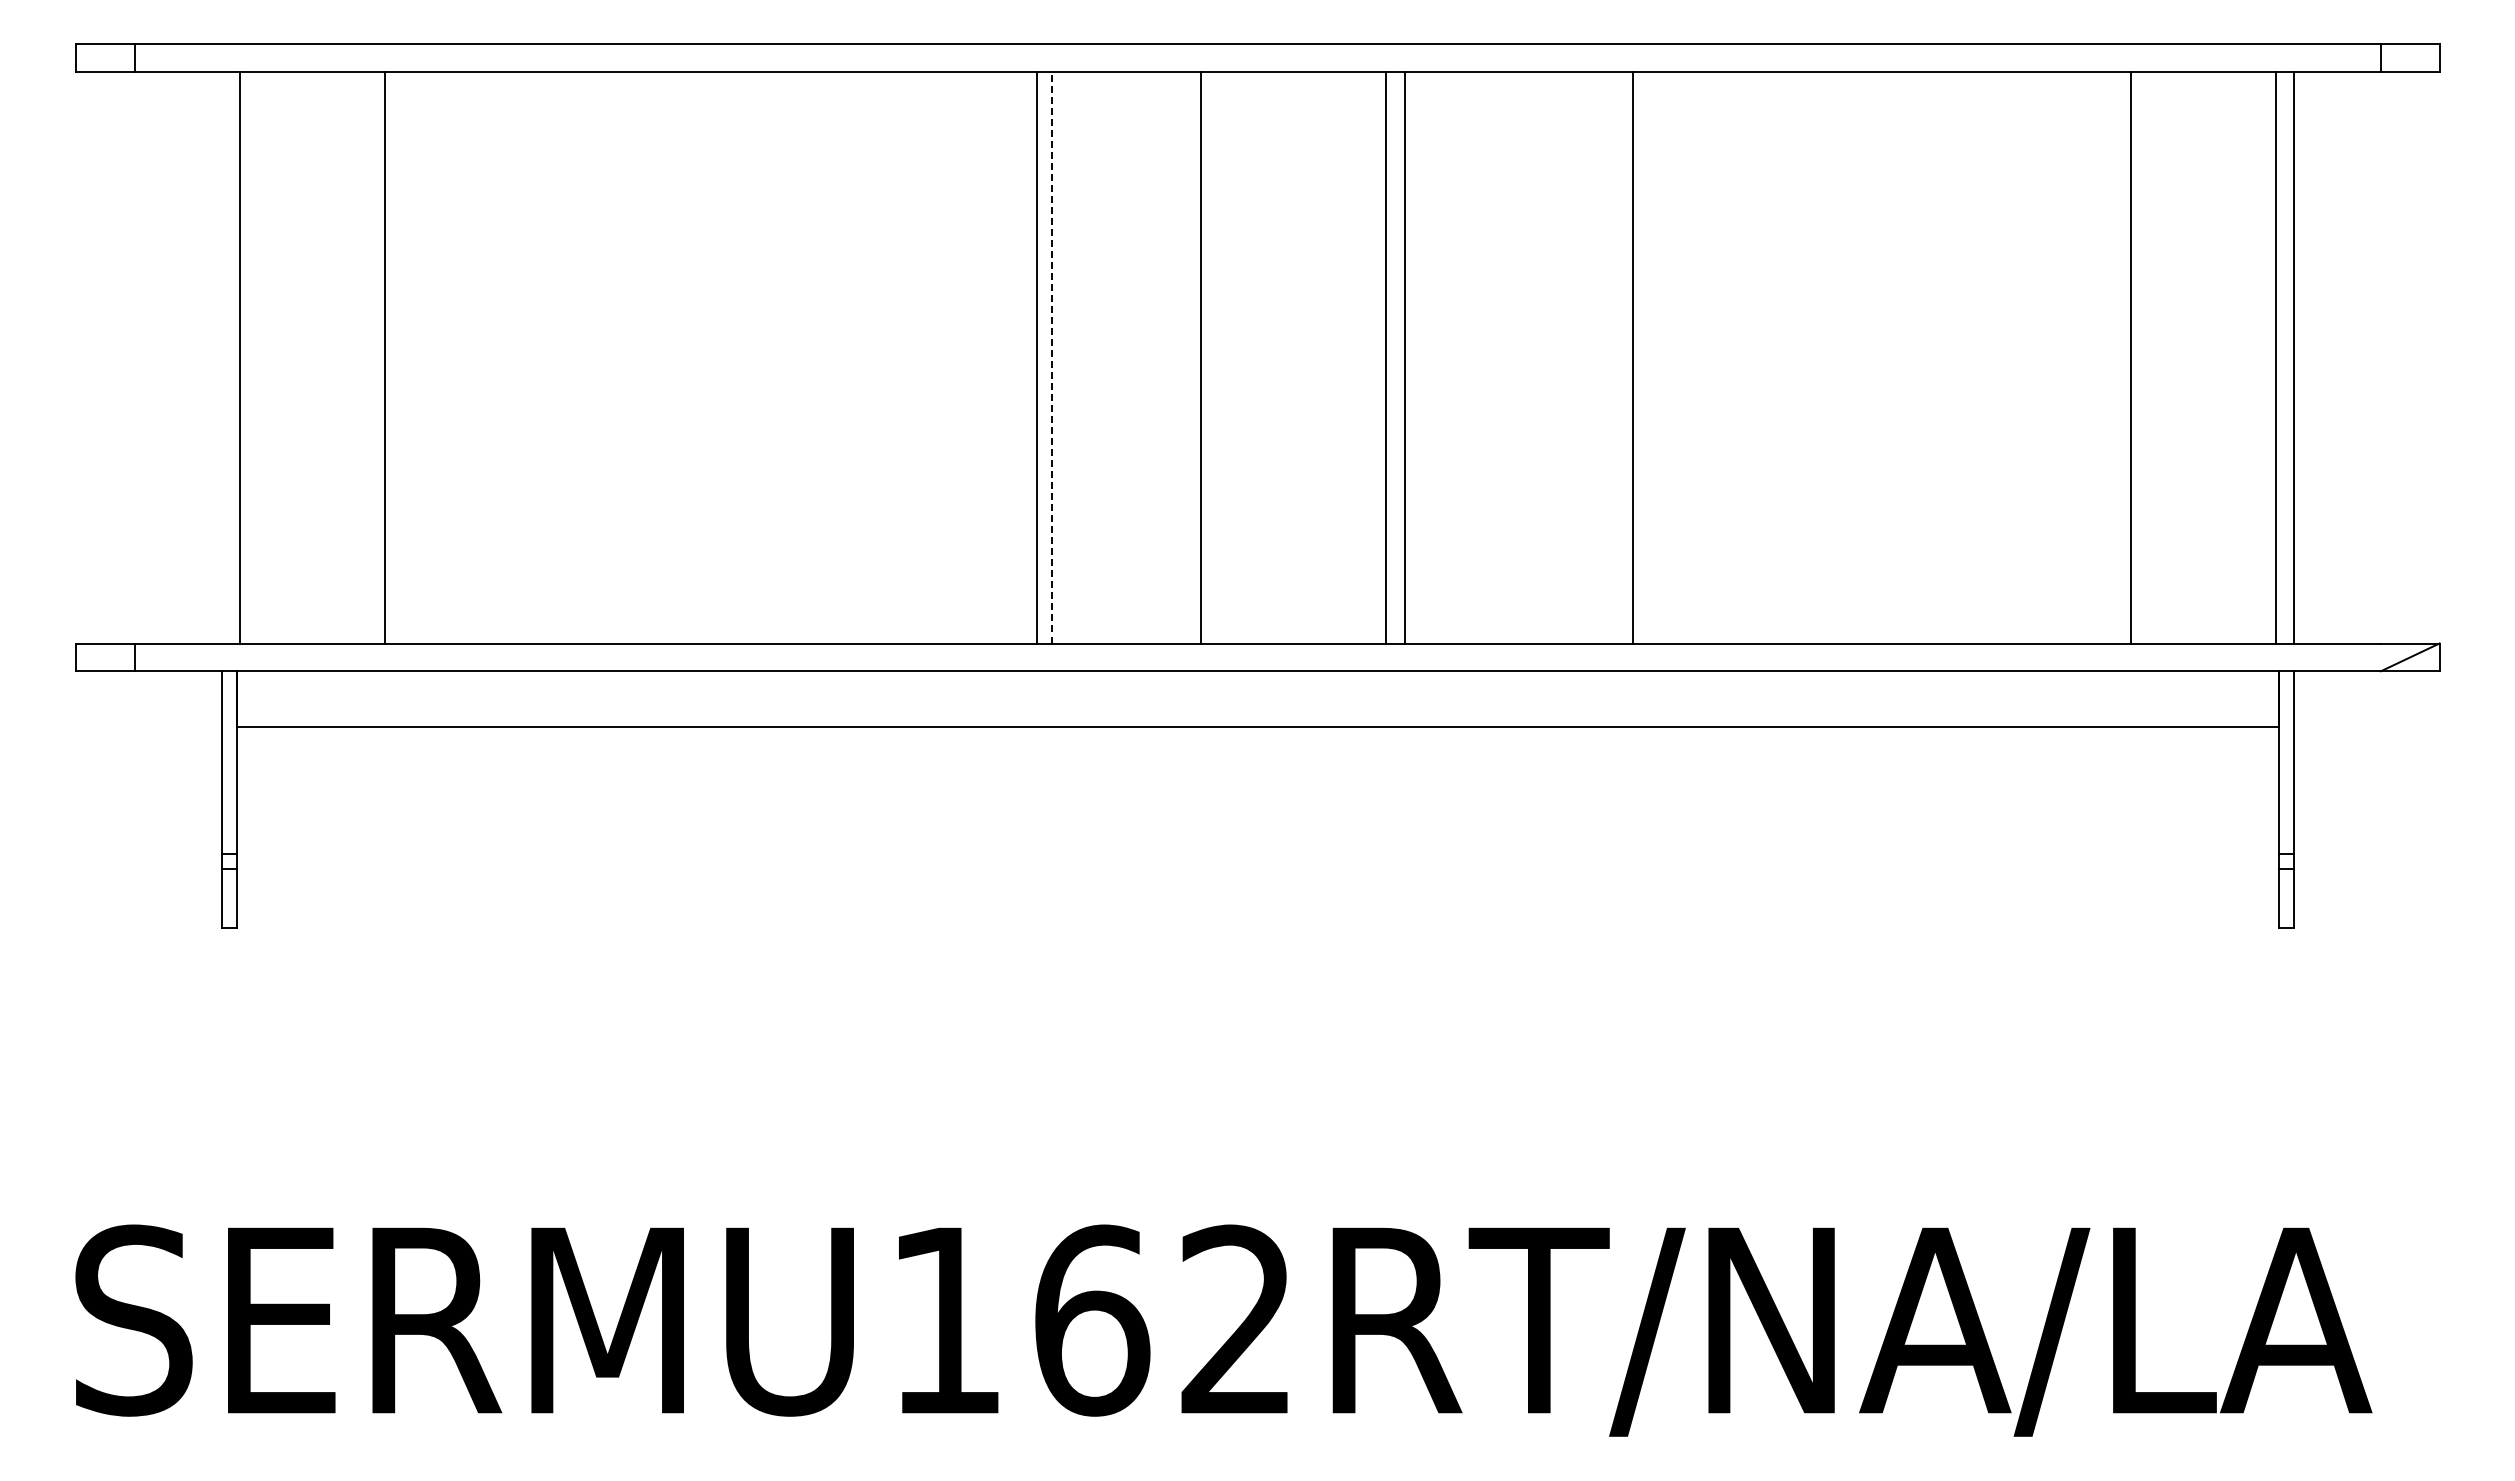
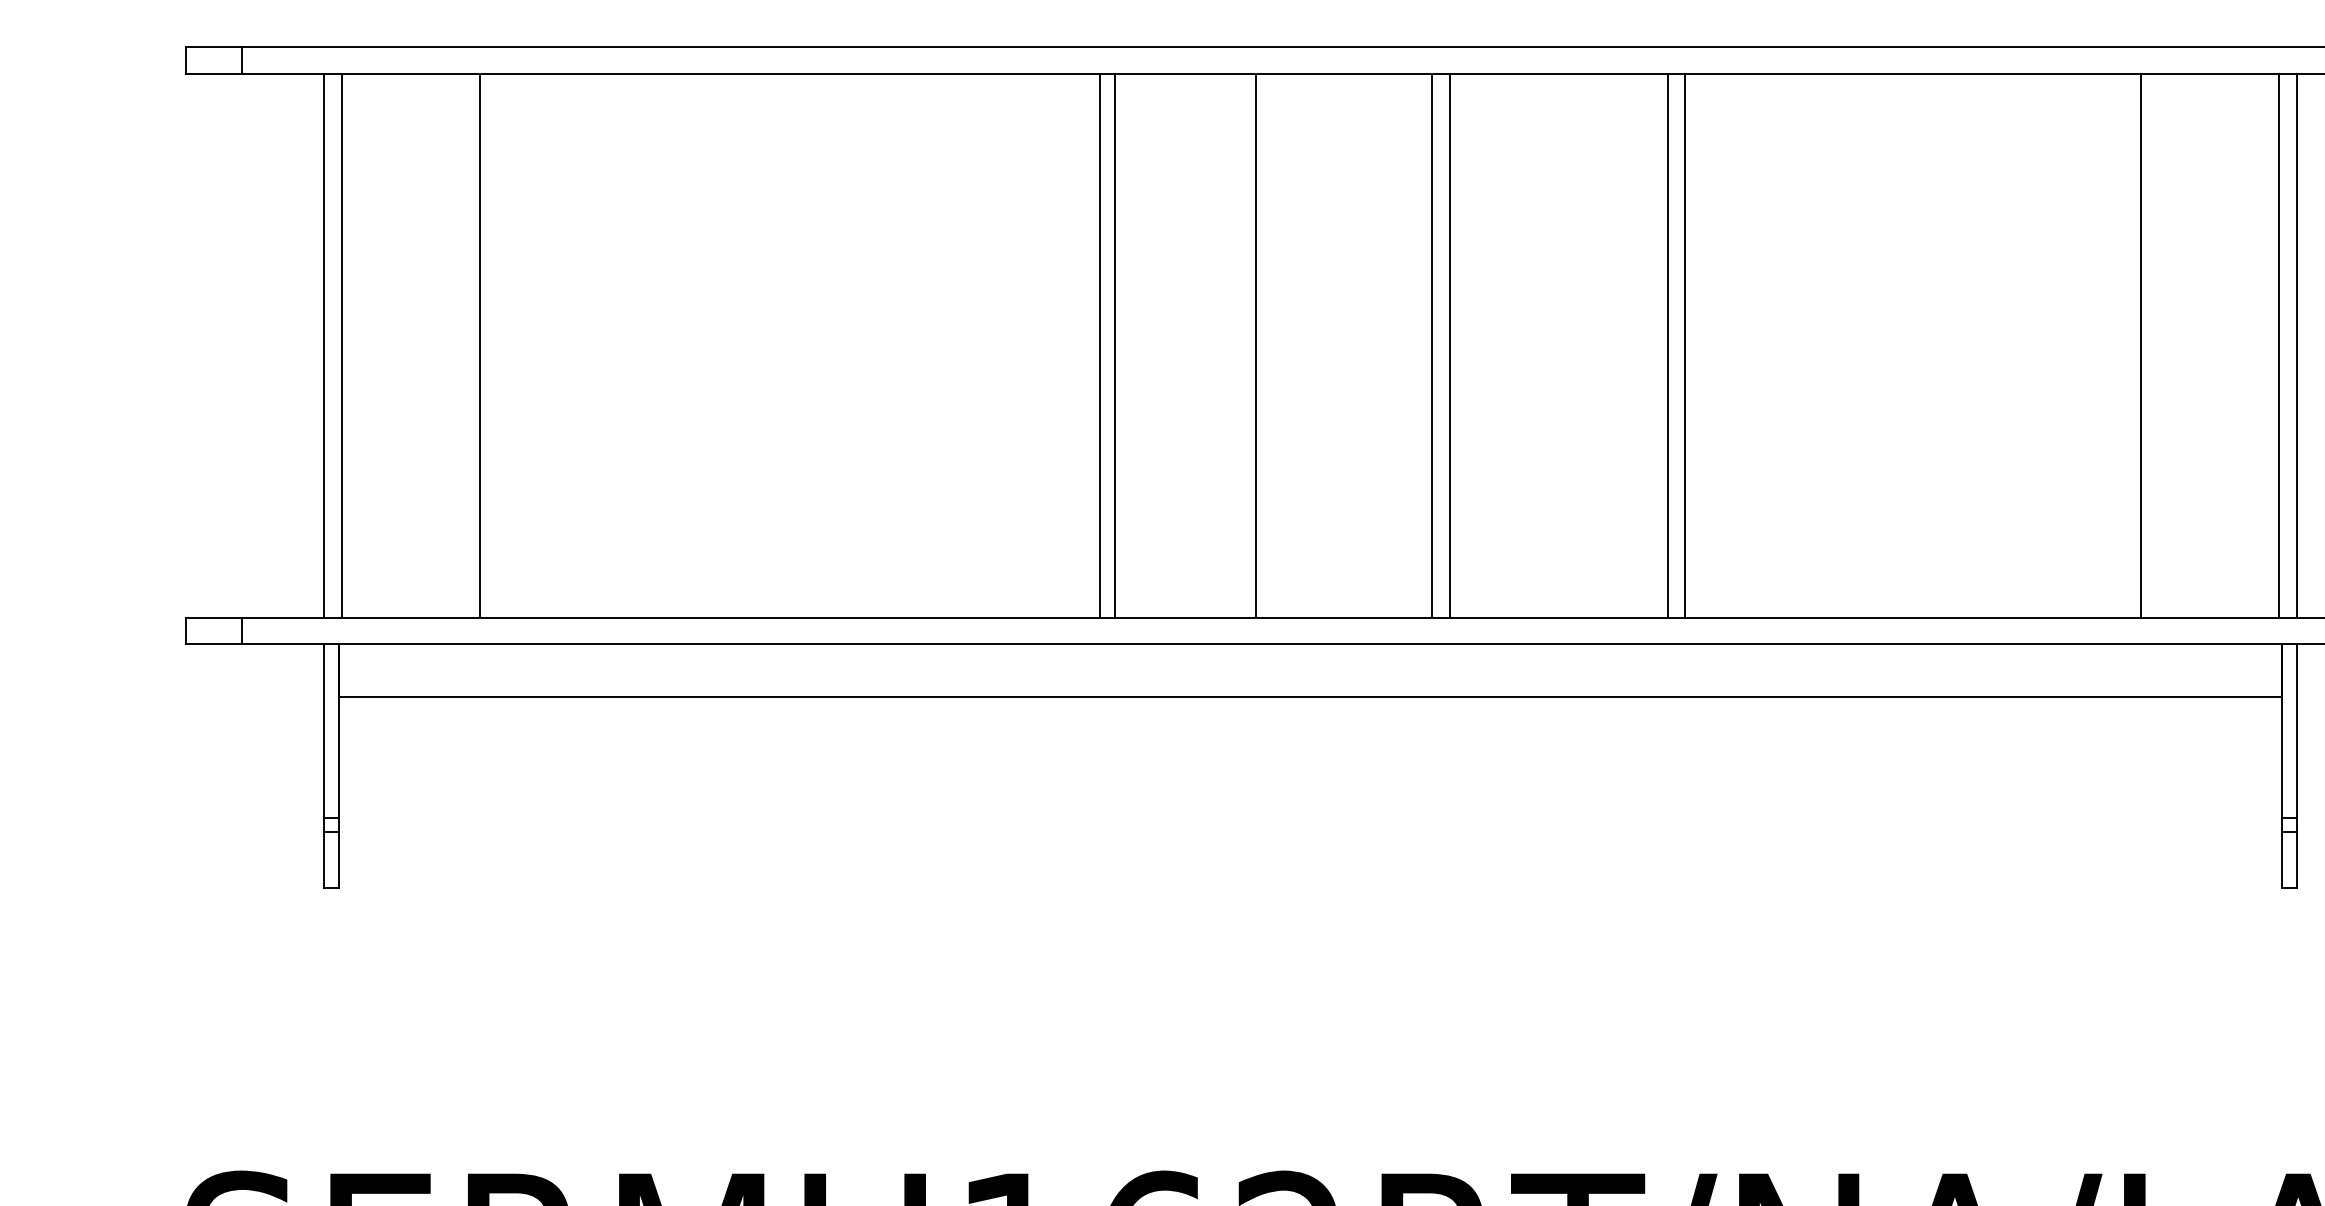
line: (221, 357) -> (324, 345), added
line: (1052, 357) -> (1114, 345), dashed -> solid
line: (1651, 357) -> (1684, 345), added

